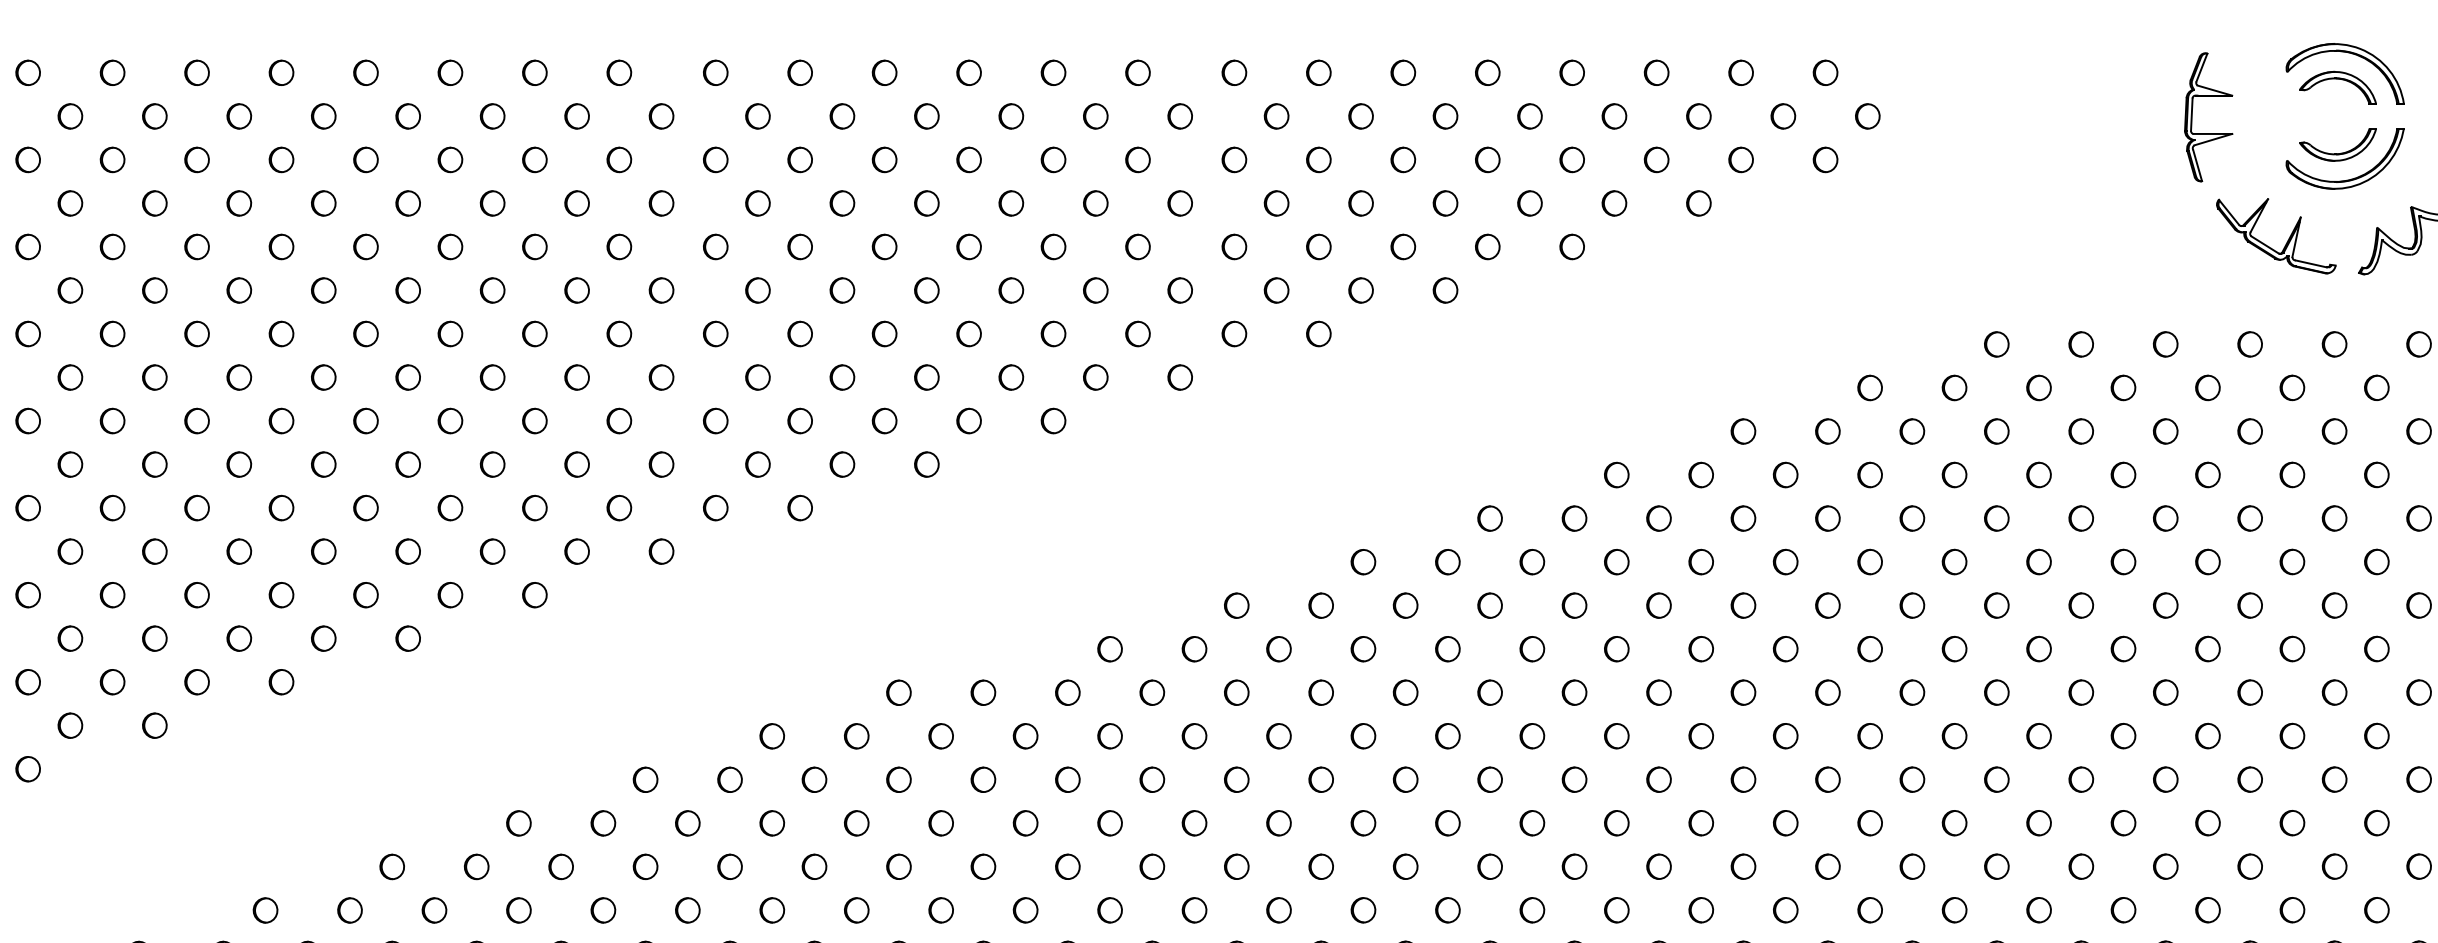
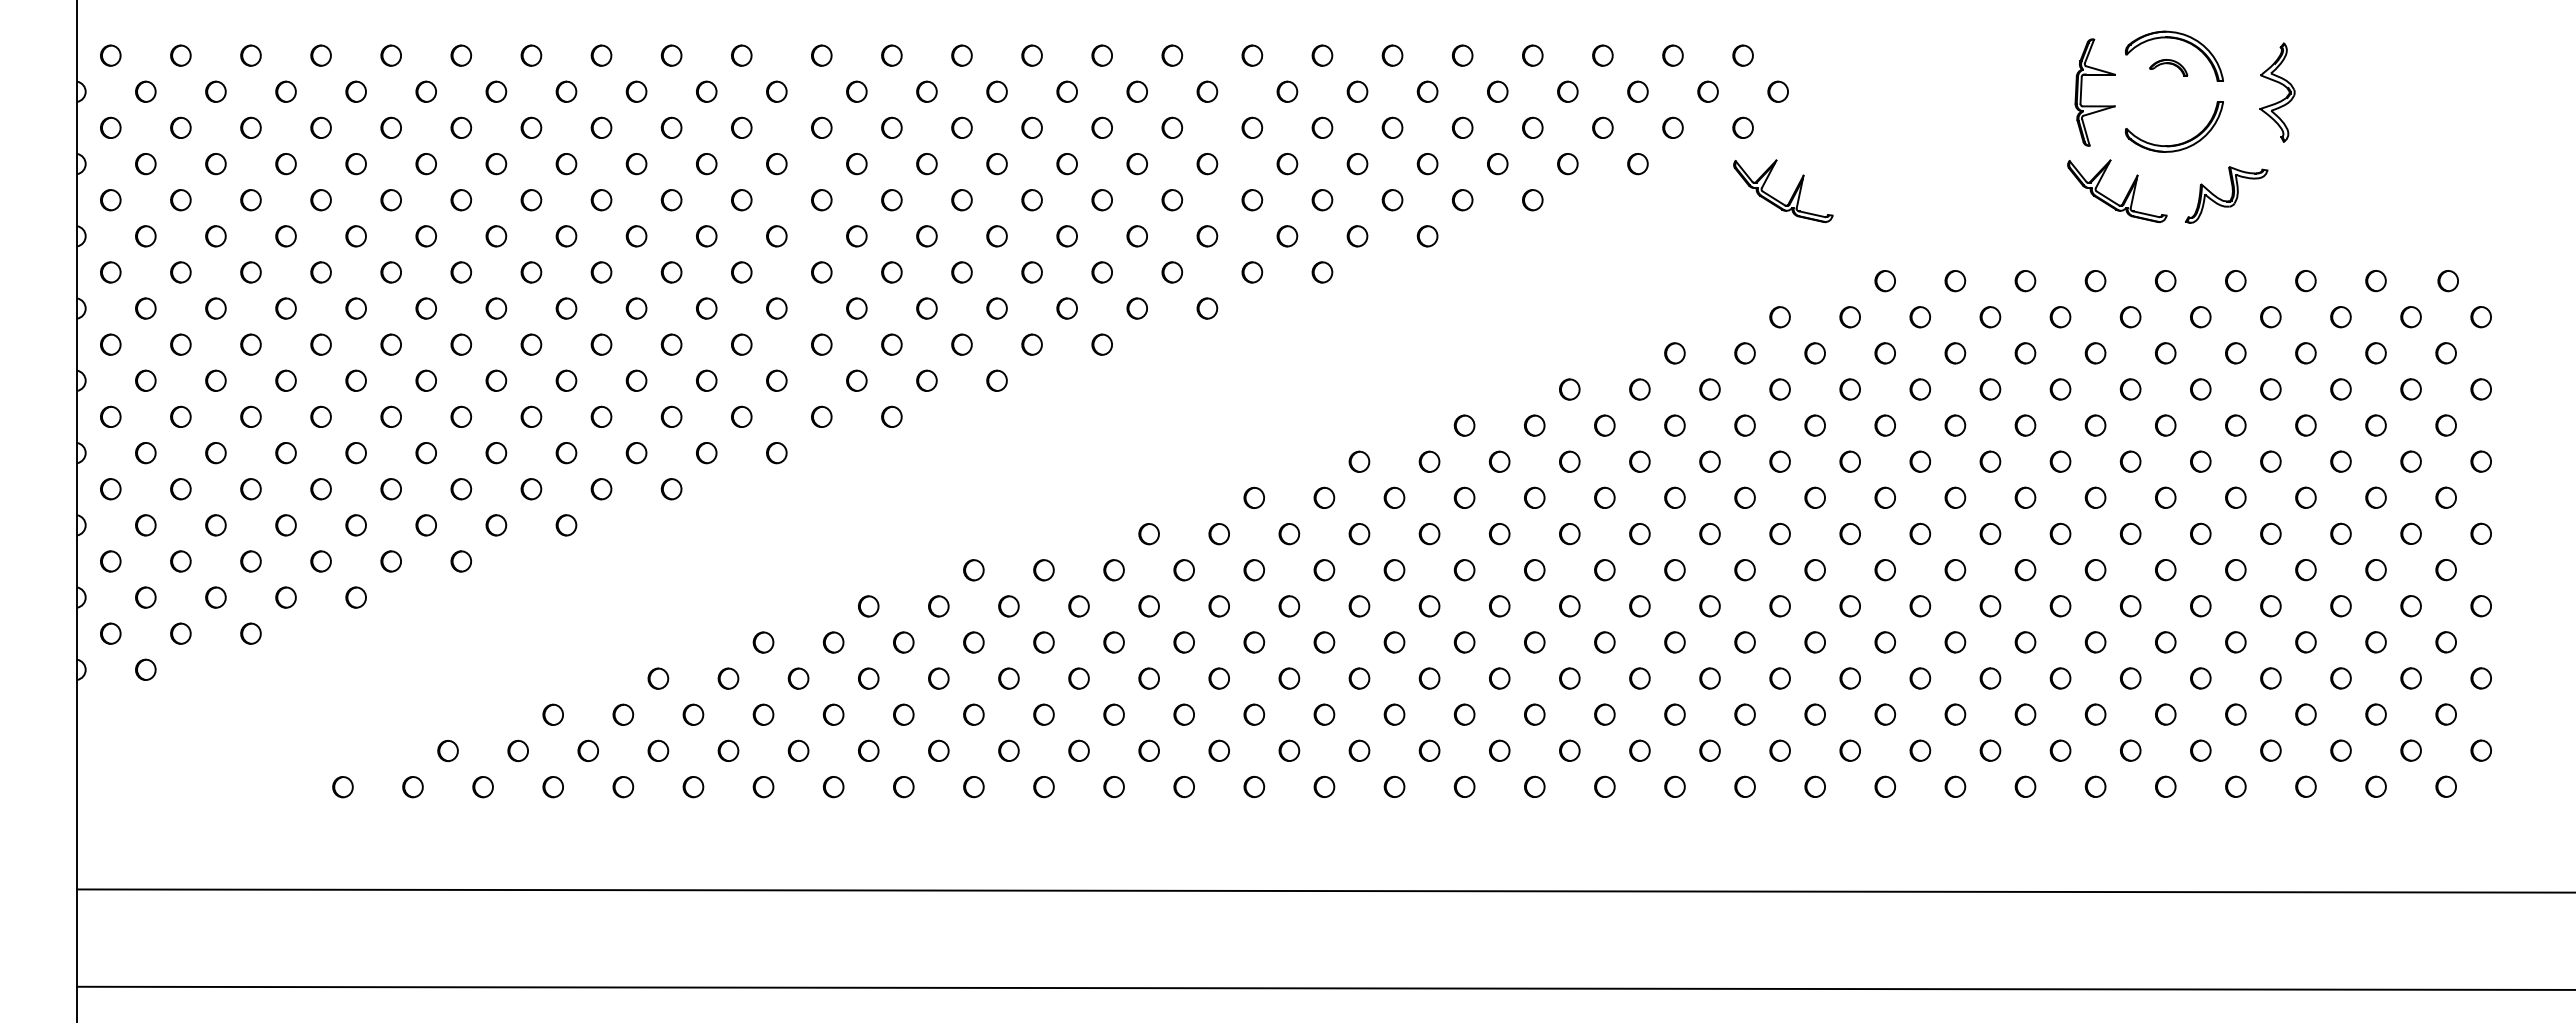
part: (2338, 87) -> (2168, 67), size x0.6
part: (2193, 113) -> (2082, 89), moved
part: (2341, 152) -> (2171, 121), removed
part: (1885, 240) -> (1792, 194), added

